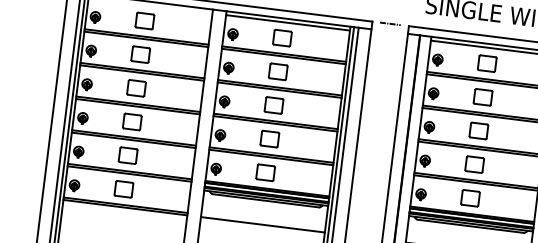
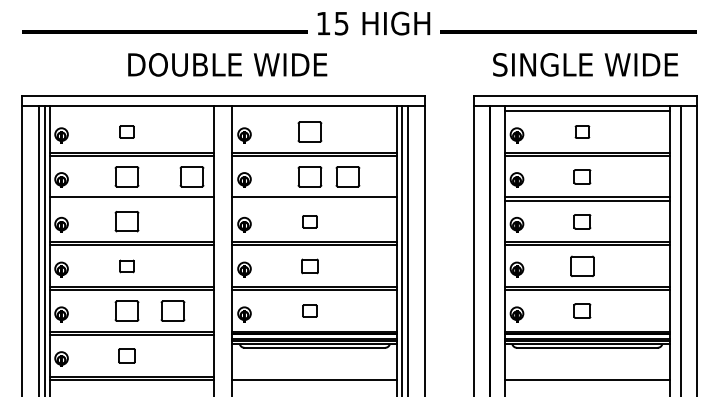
part: (144, 20) -> (126, 131), size x0.6
line: (287, 23) -> (314, 111), removed
line: (390, 23) -> (448, 95), removed
part: (189, 60) -> (191, 176), added
part: (487, 63) -> (582, 131), size x0.6
line: (141, 72) -> (131, 200), removed
part: (306, 75) -> (347, 176), added
line: (279, 90) -> (314, 200), removed
part: (483, 97) -> (582, 176), size x0.7
part: (273, 105) -> (309, 221), size x0.6
part: (131, 122) -> (126, 266), size x0.6
part: (478, 130) -> (582, 221), size x0.7
part: (269, 139) -> (309, 266), size x0.7
part: (162, 159) -> (172, 310), added
part: (265, 172) -> (309, 310), size x0.6
part: (123, 188) -> (126, 355), size x0.7
part: (470, 197) -> (582, 310), size x0.7

